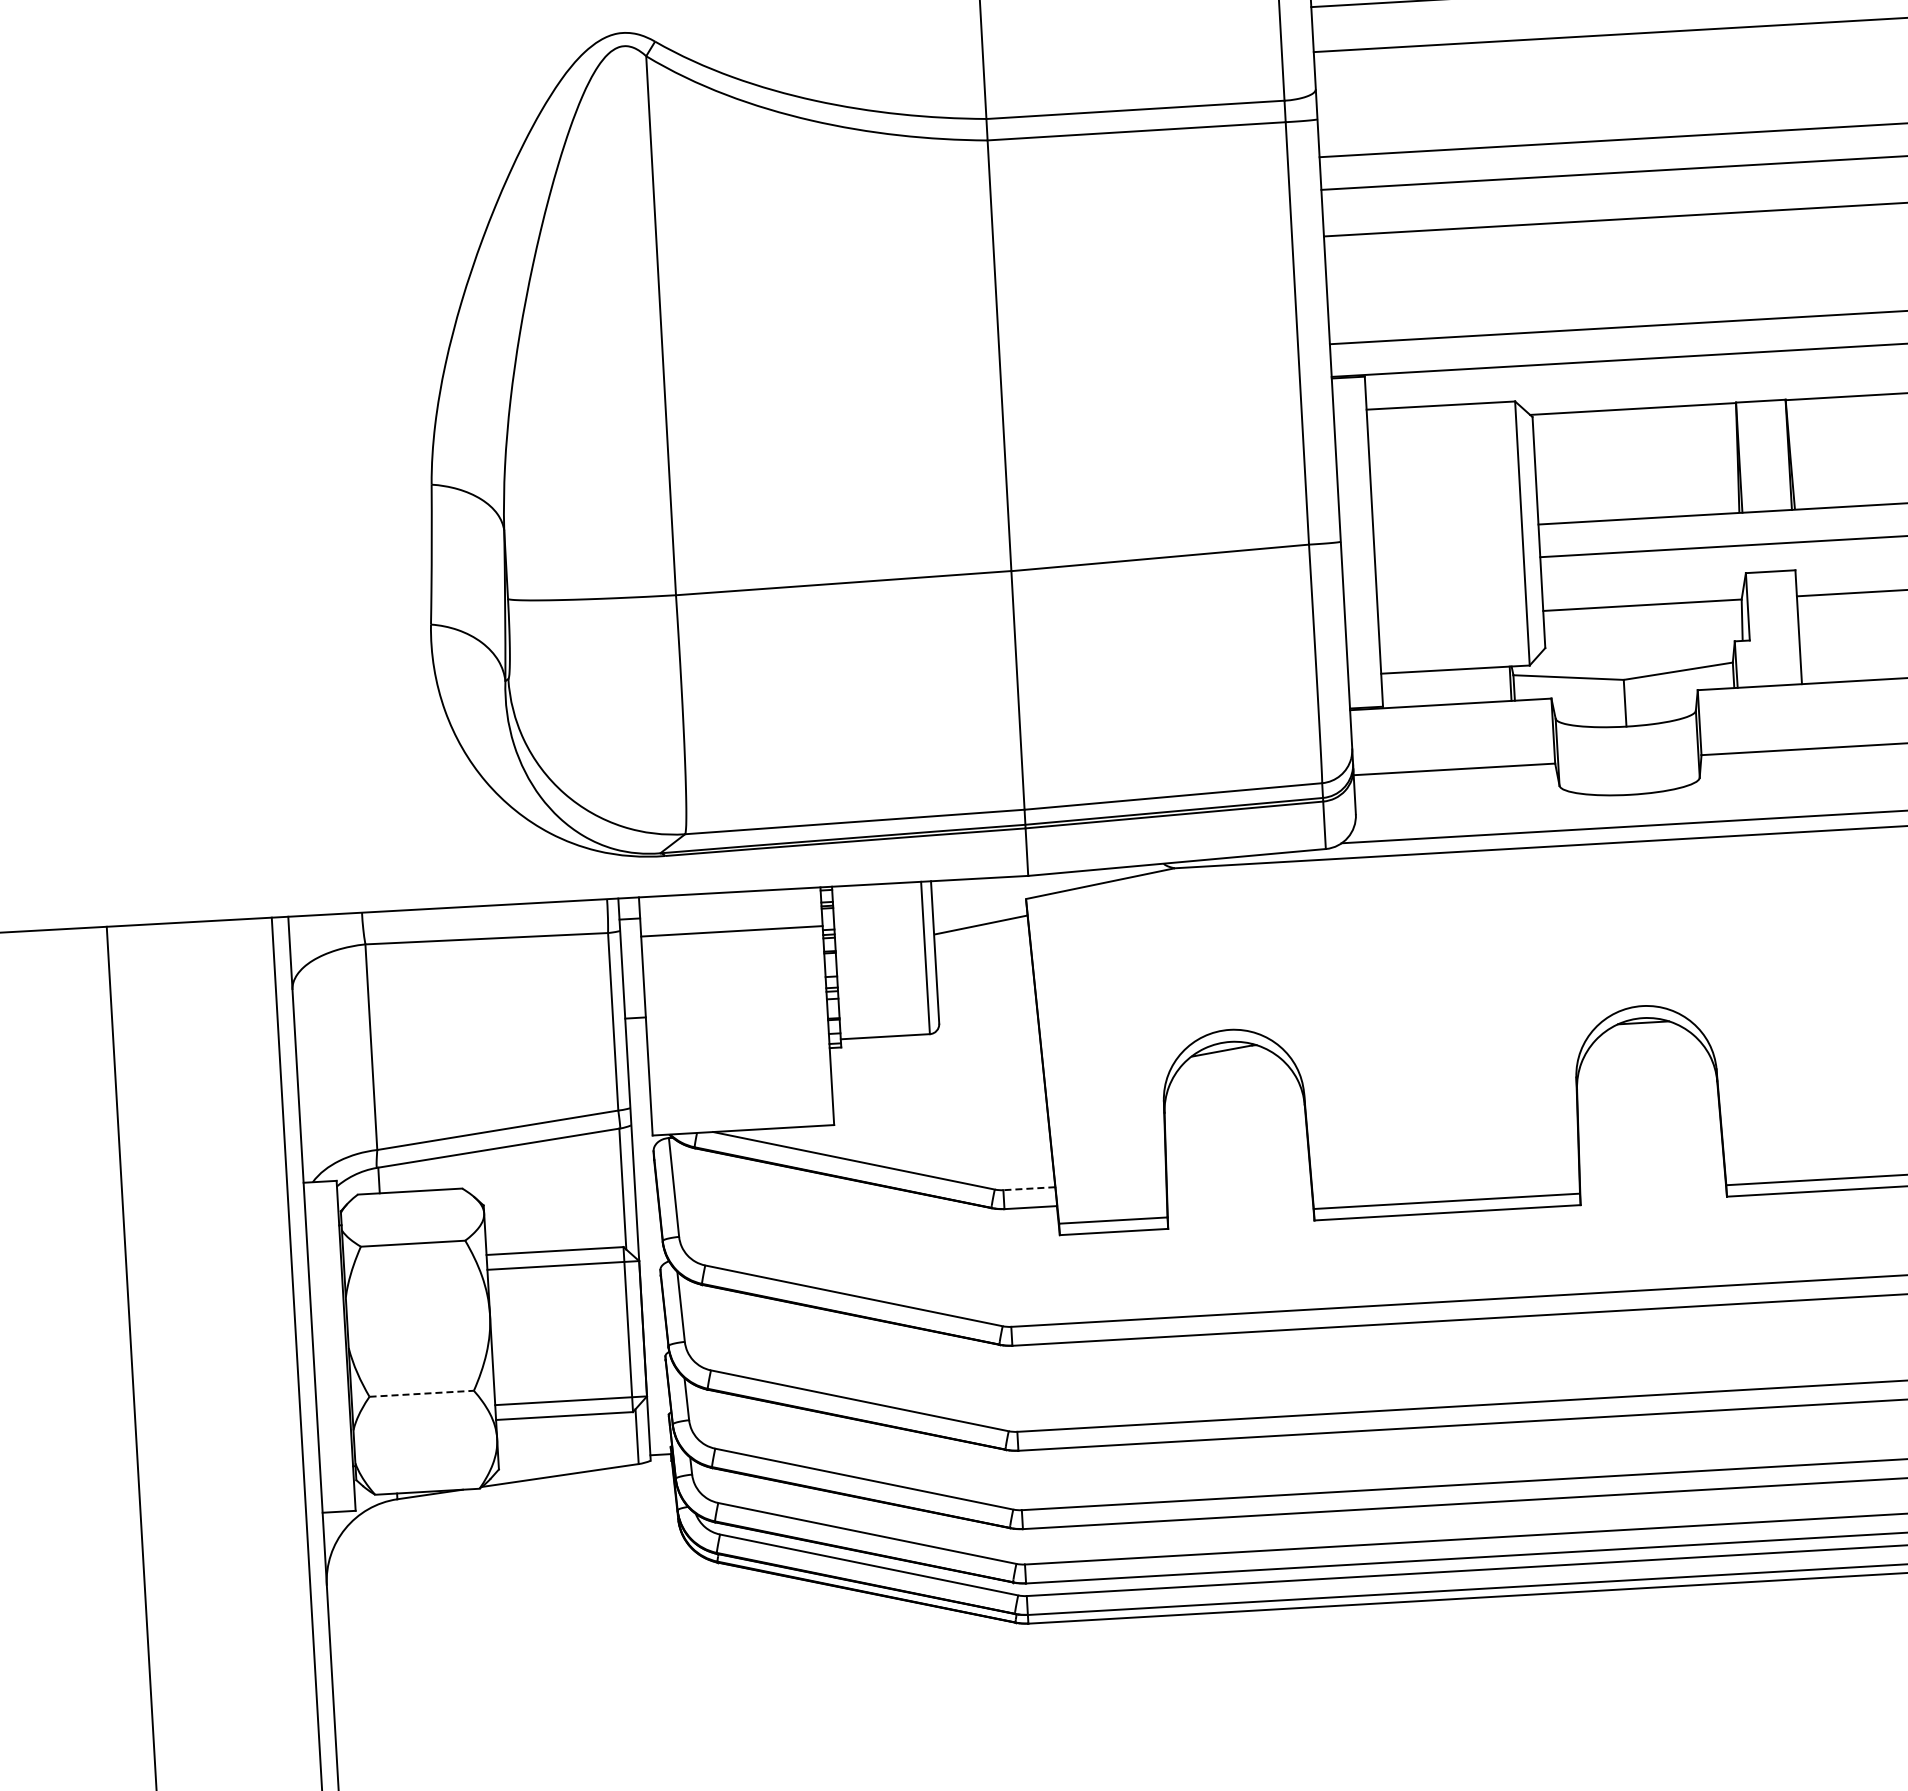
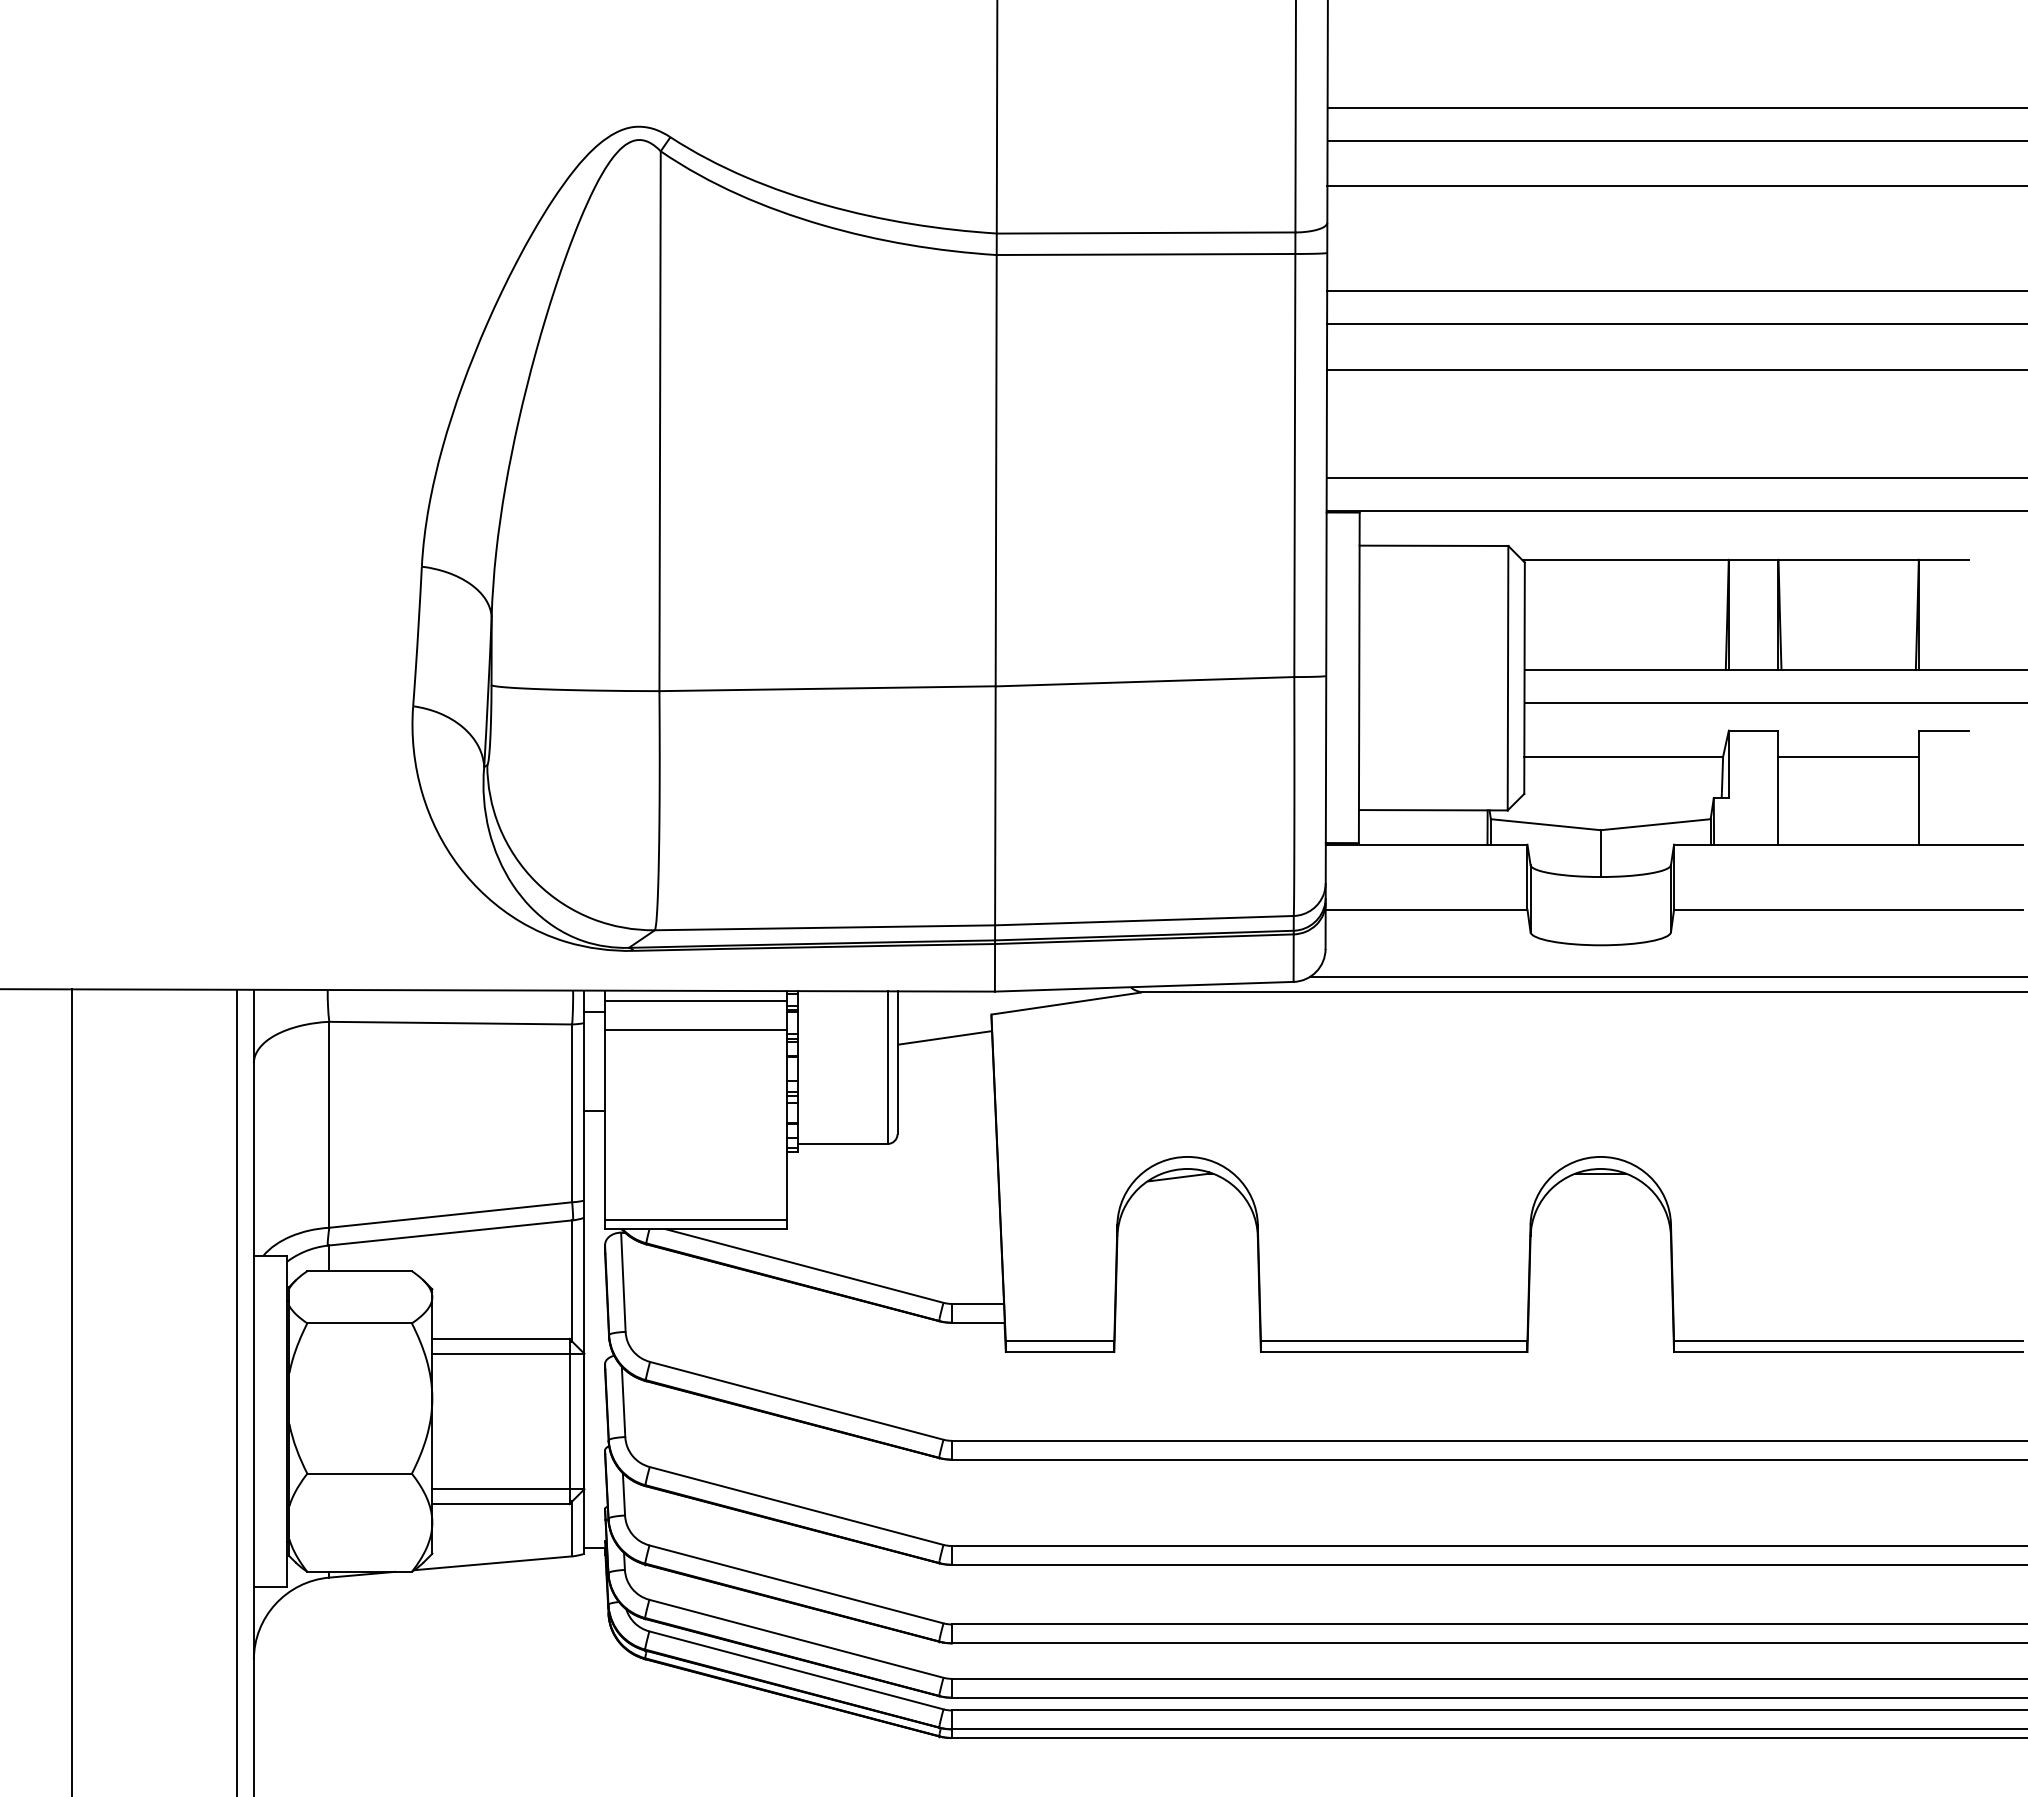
line: (729, 903) -> (695, 1001), added
line: (742, 1121) -> (695, 1220), added
line: (1028, 1188) -> (977, 1303), dashed -> solid
line: (422, 1393) -> (360, 1473), dashed -> solid

